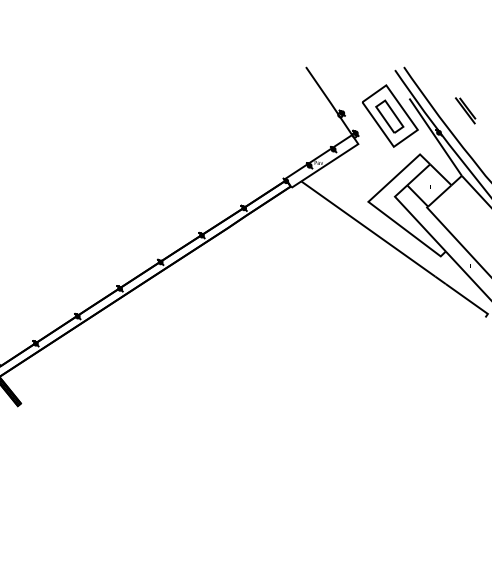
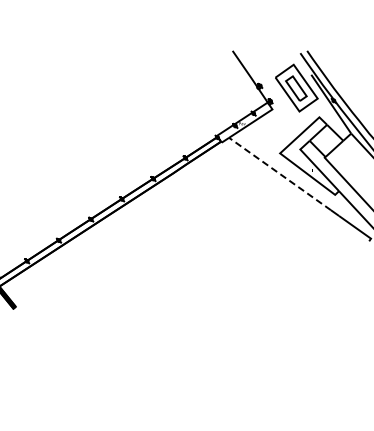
part: (464, 109) -> (353, 83), removed
line: (367, 228) -> (279, 173), solid -> dashed

